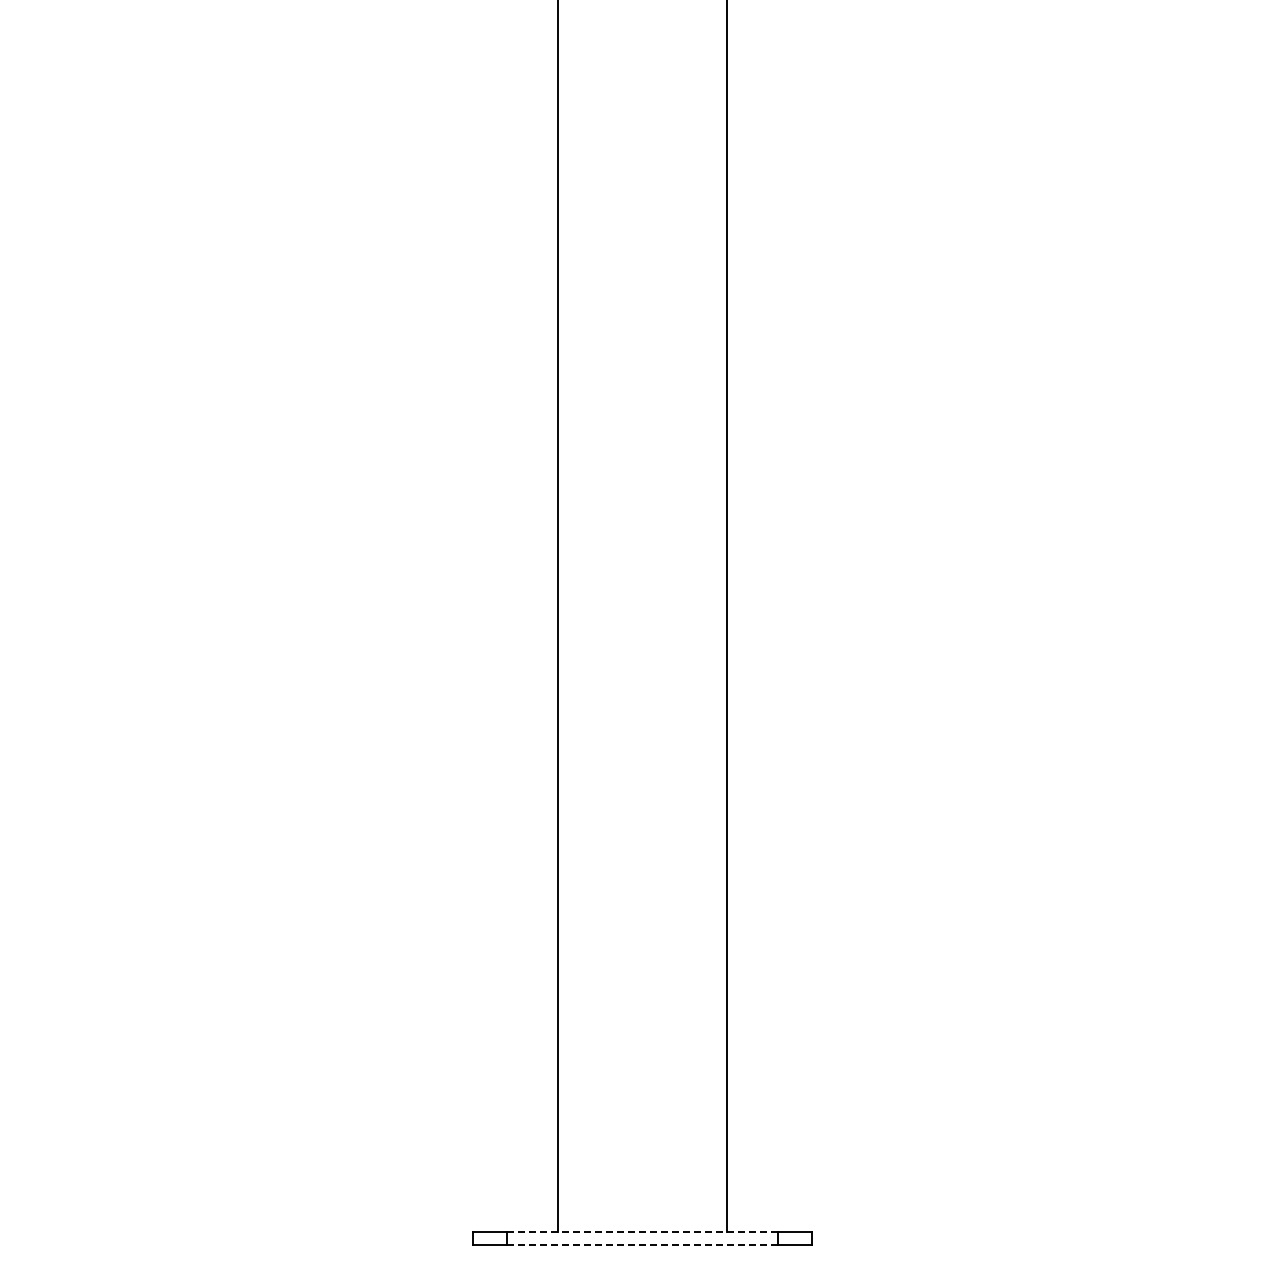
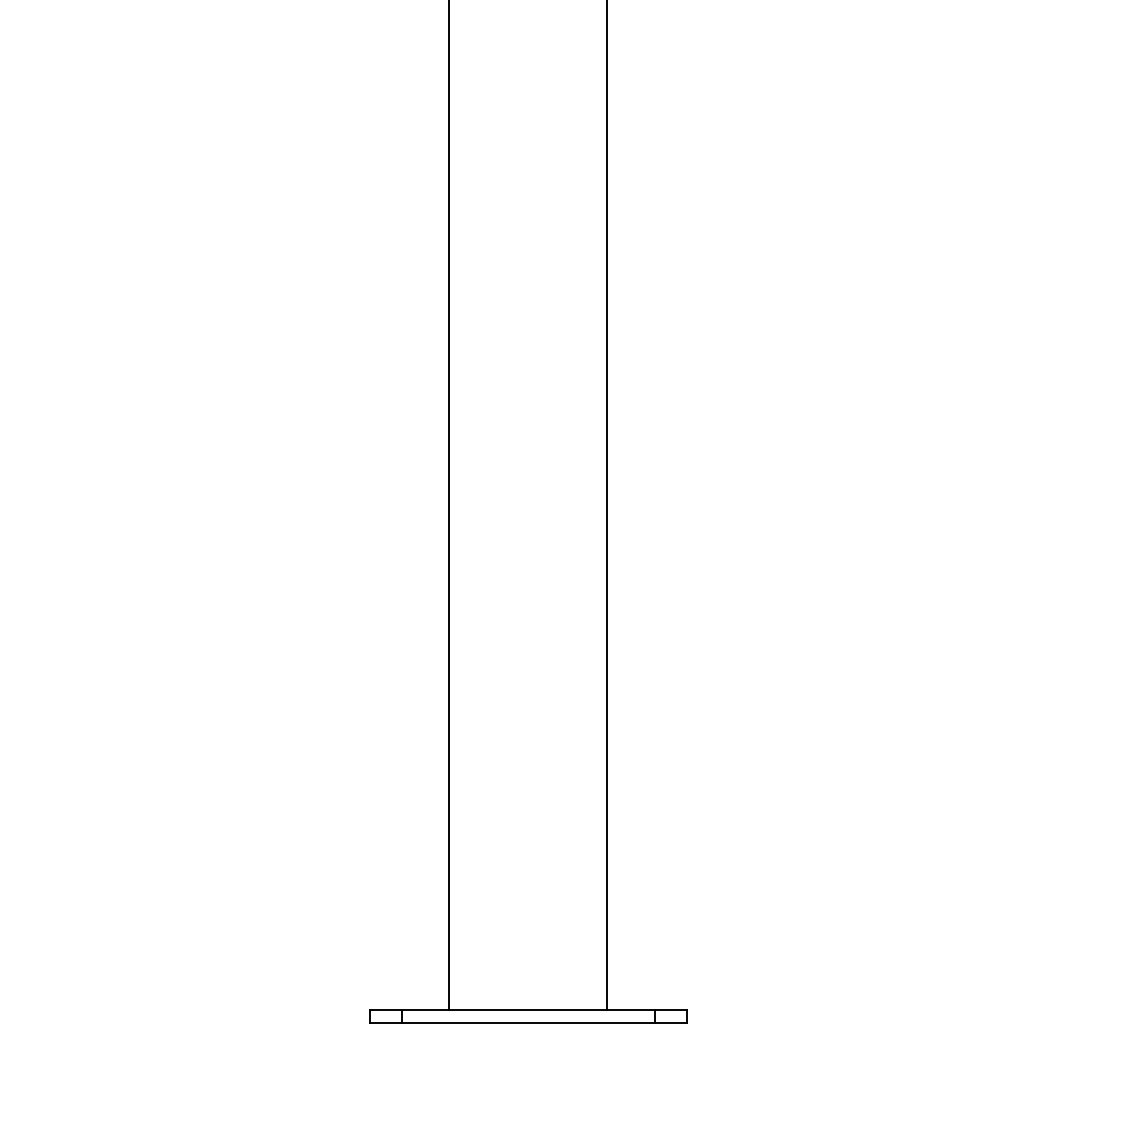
line: (642, 1231) -> (528, 1009), dashed -> solid
line: (642, 1245) -> (528, 1023), dashed -> solid

